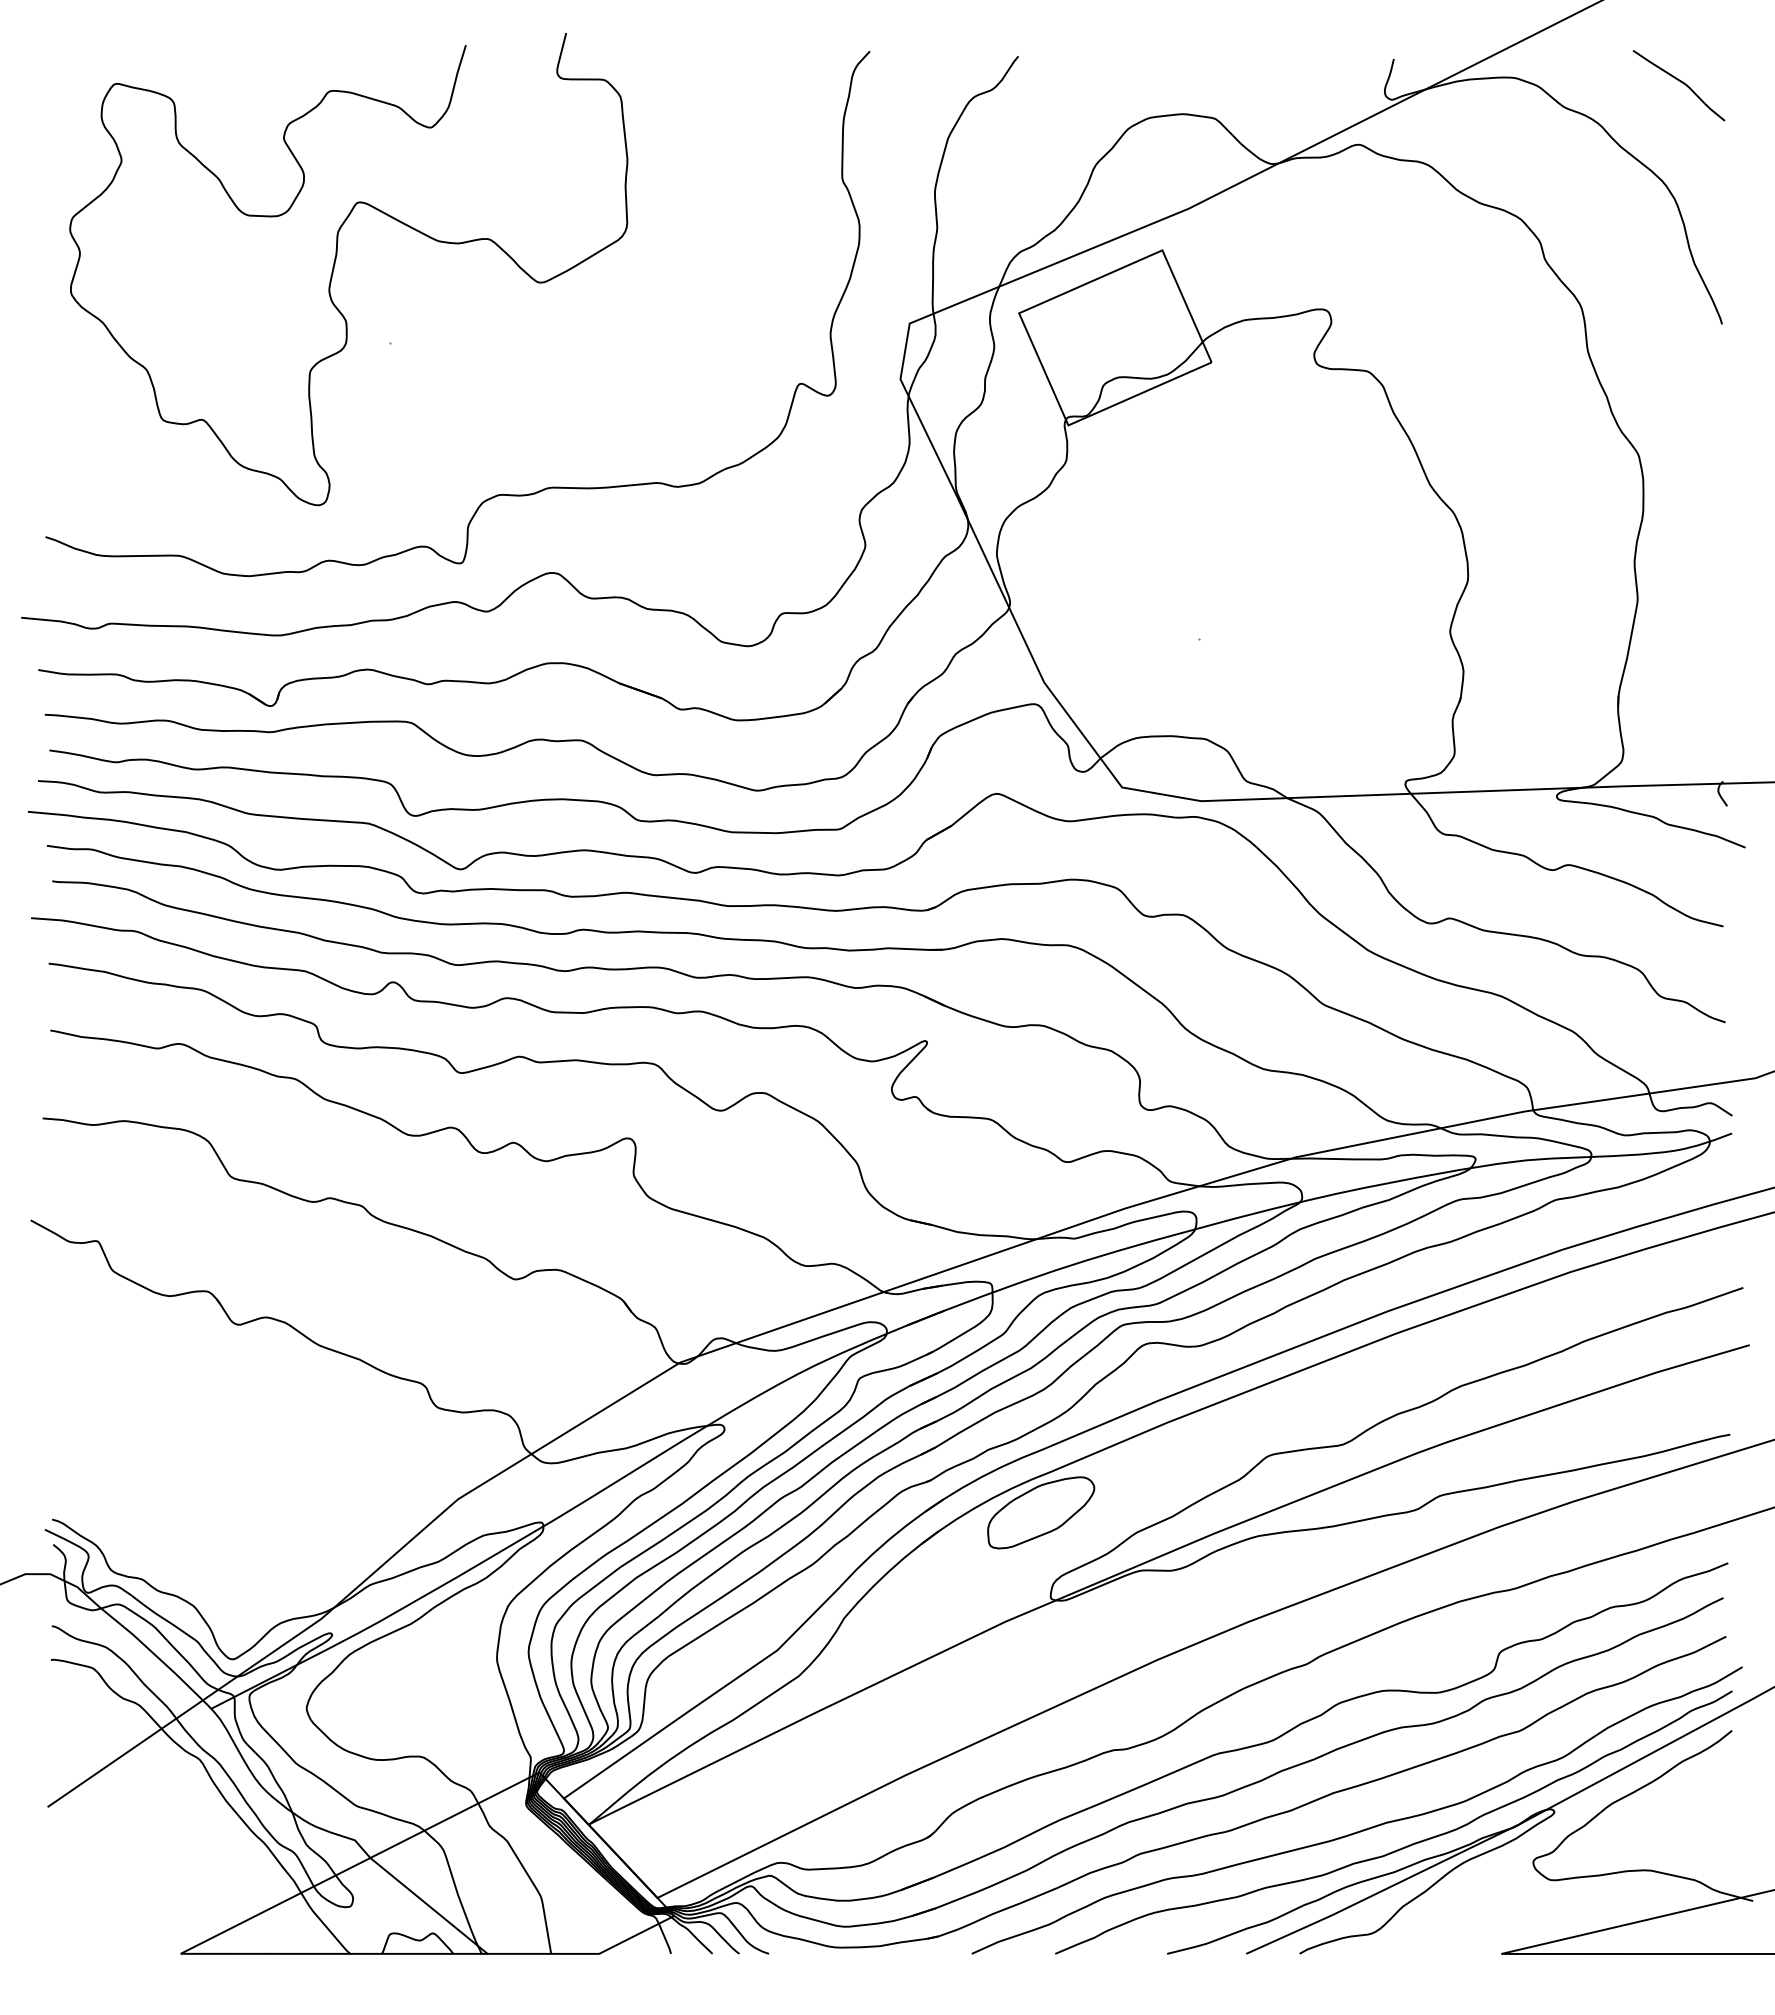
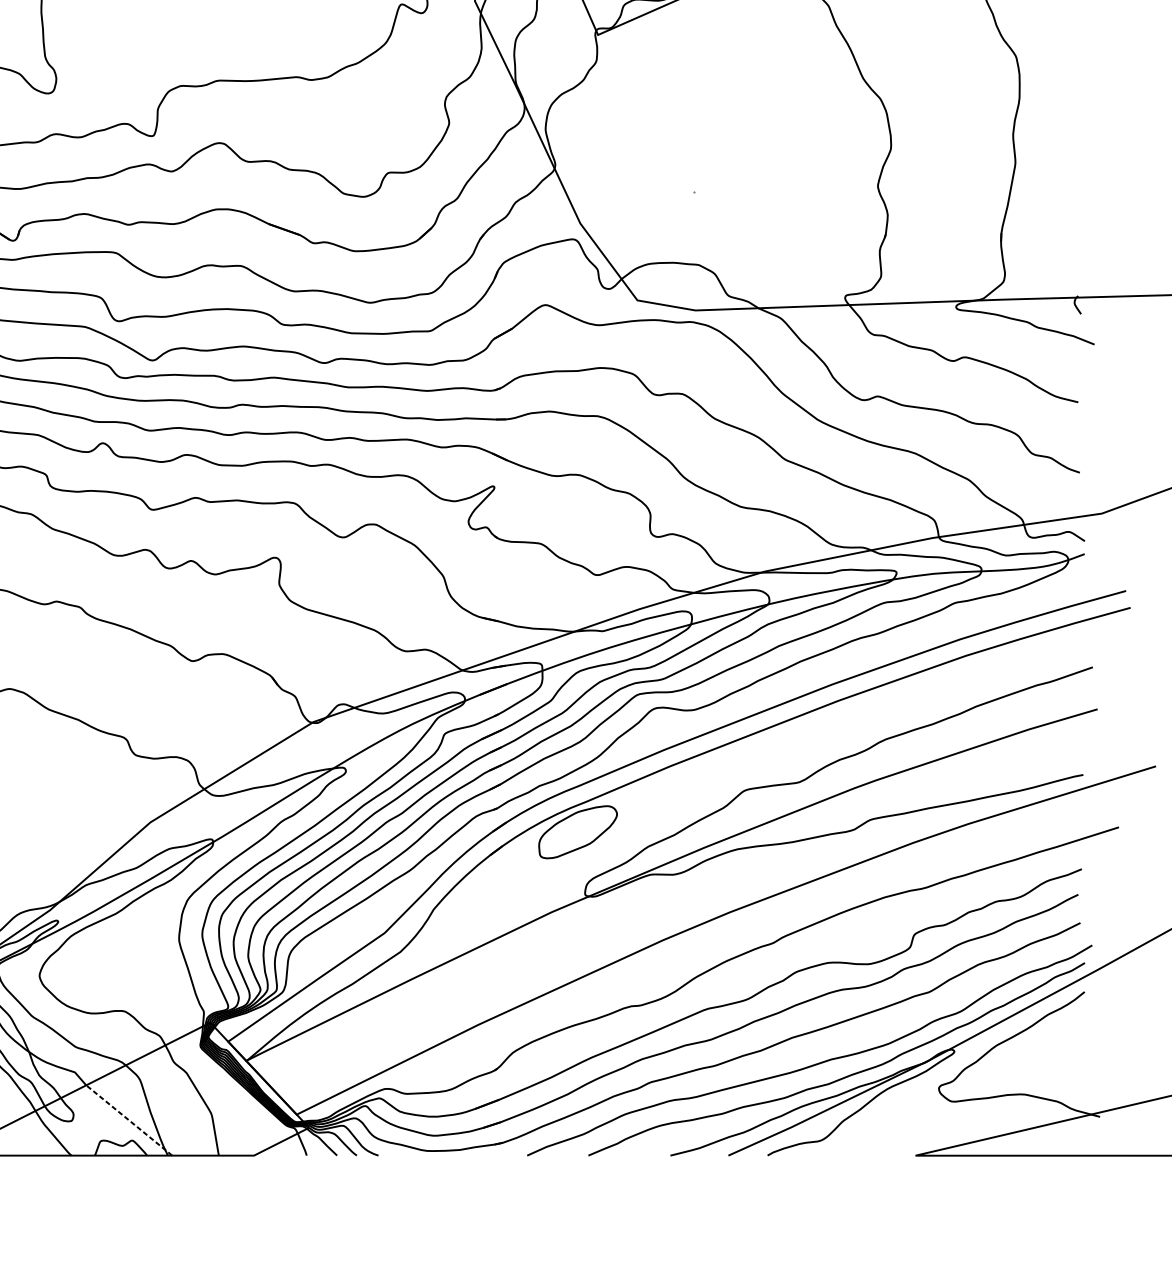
line: (429, 1905) -> (129, 1120), solid -> dashed

